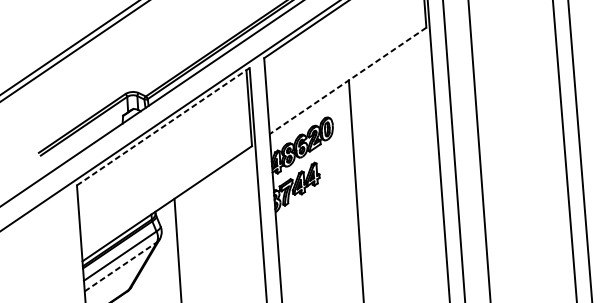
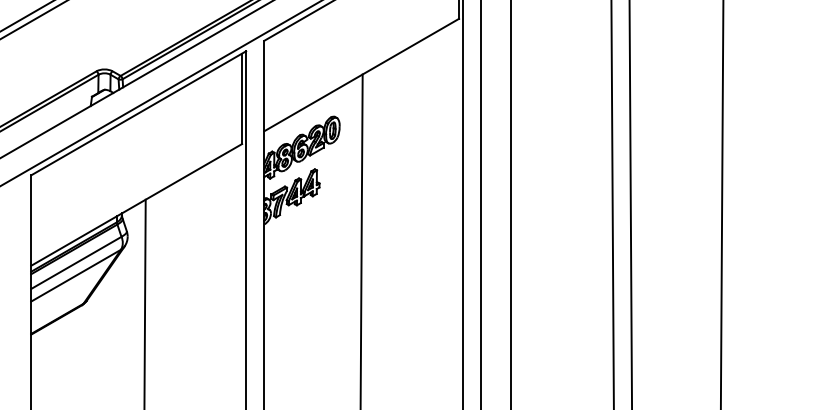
line: (347, 81) -> (361, 75), dashed -> solid
line: (164, 126) -> (139, 113), dashed -> solid
line: (121, 266) -> (76, 275), dashed -> solid

